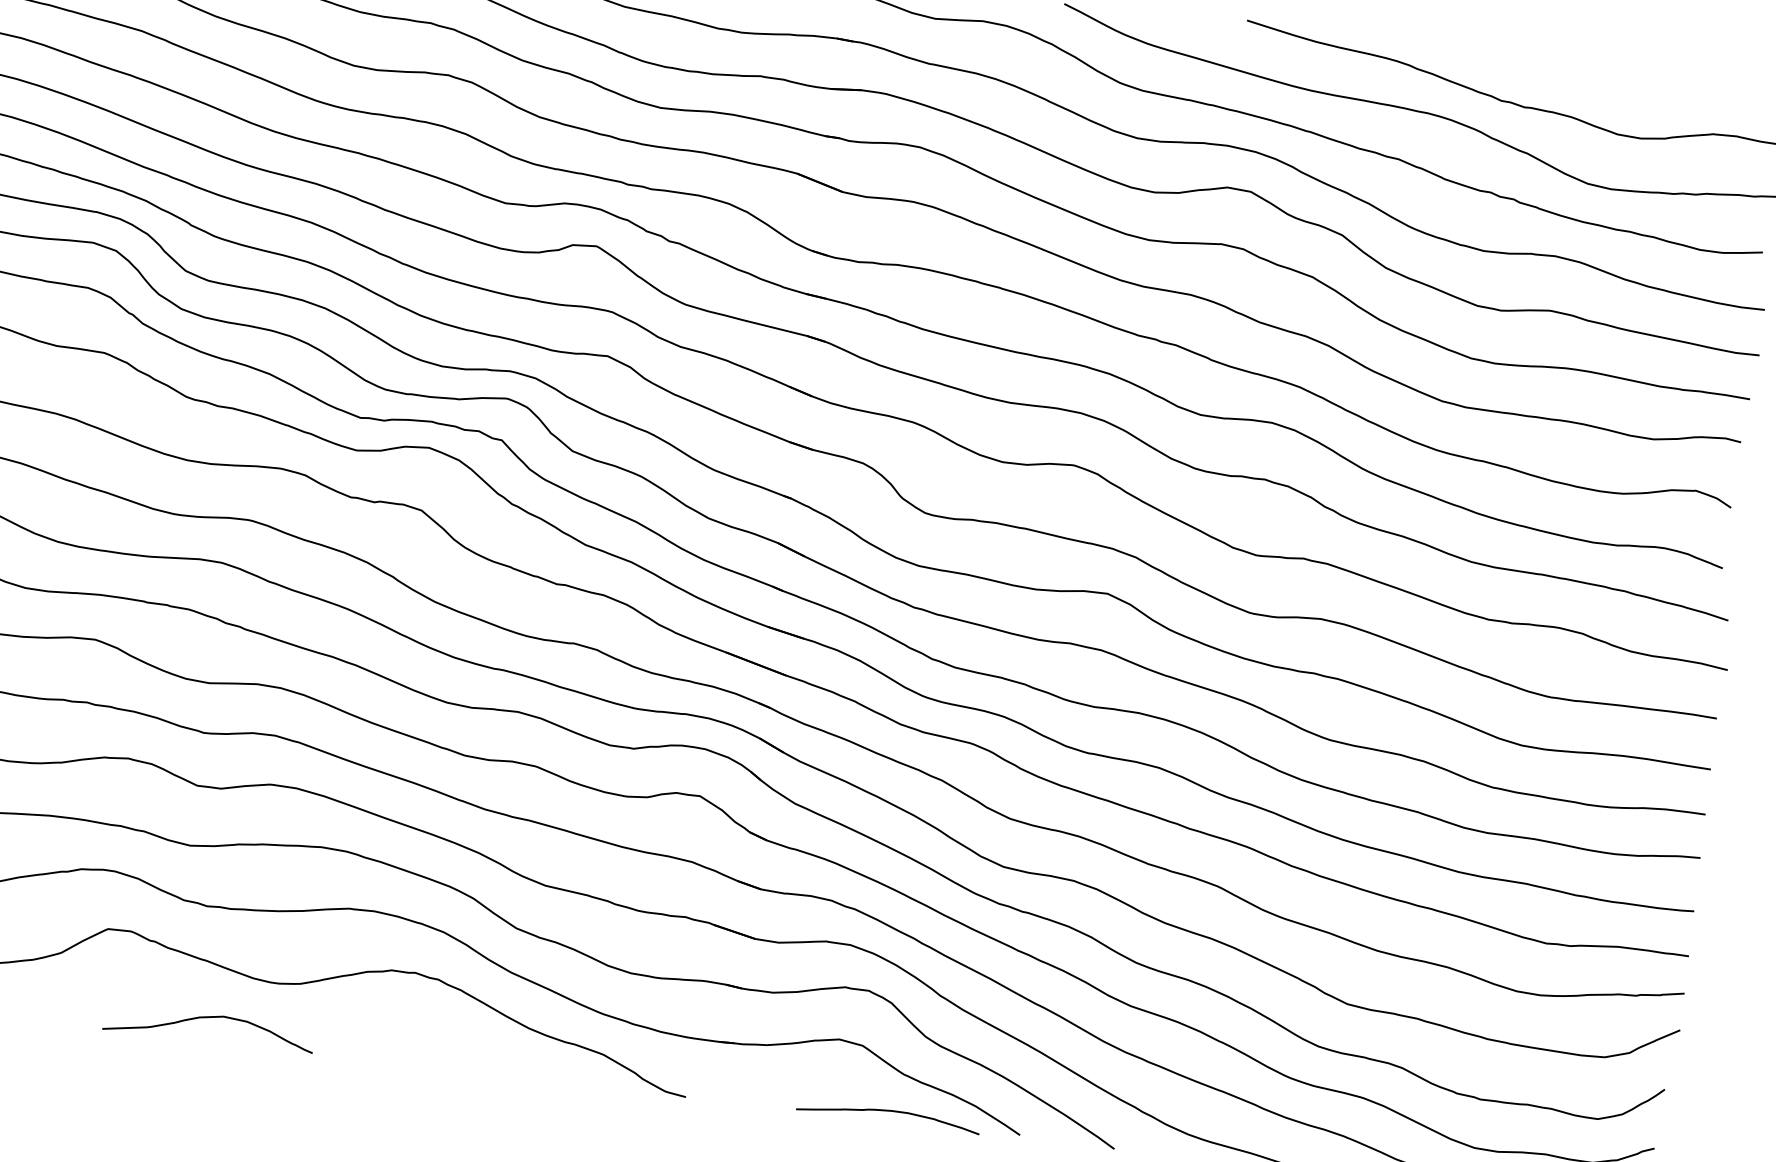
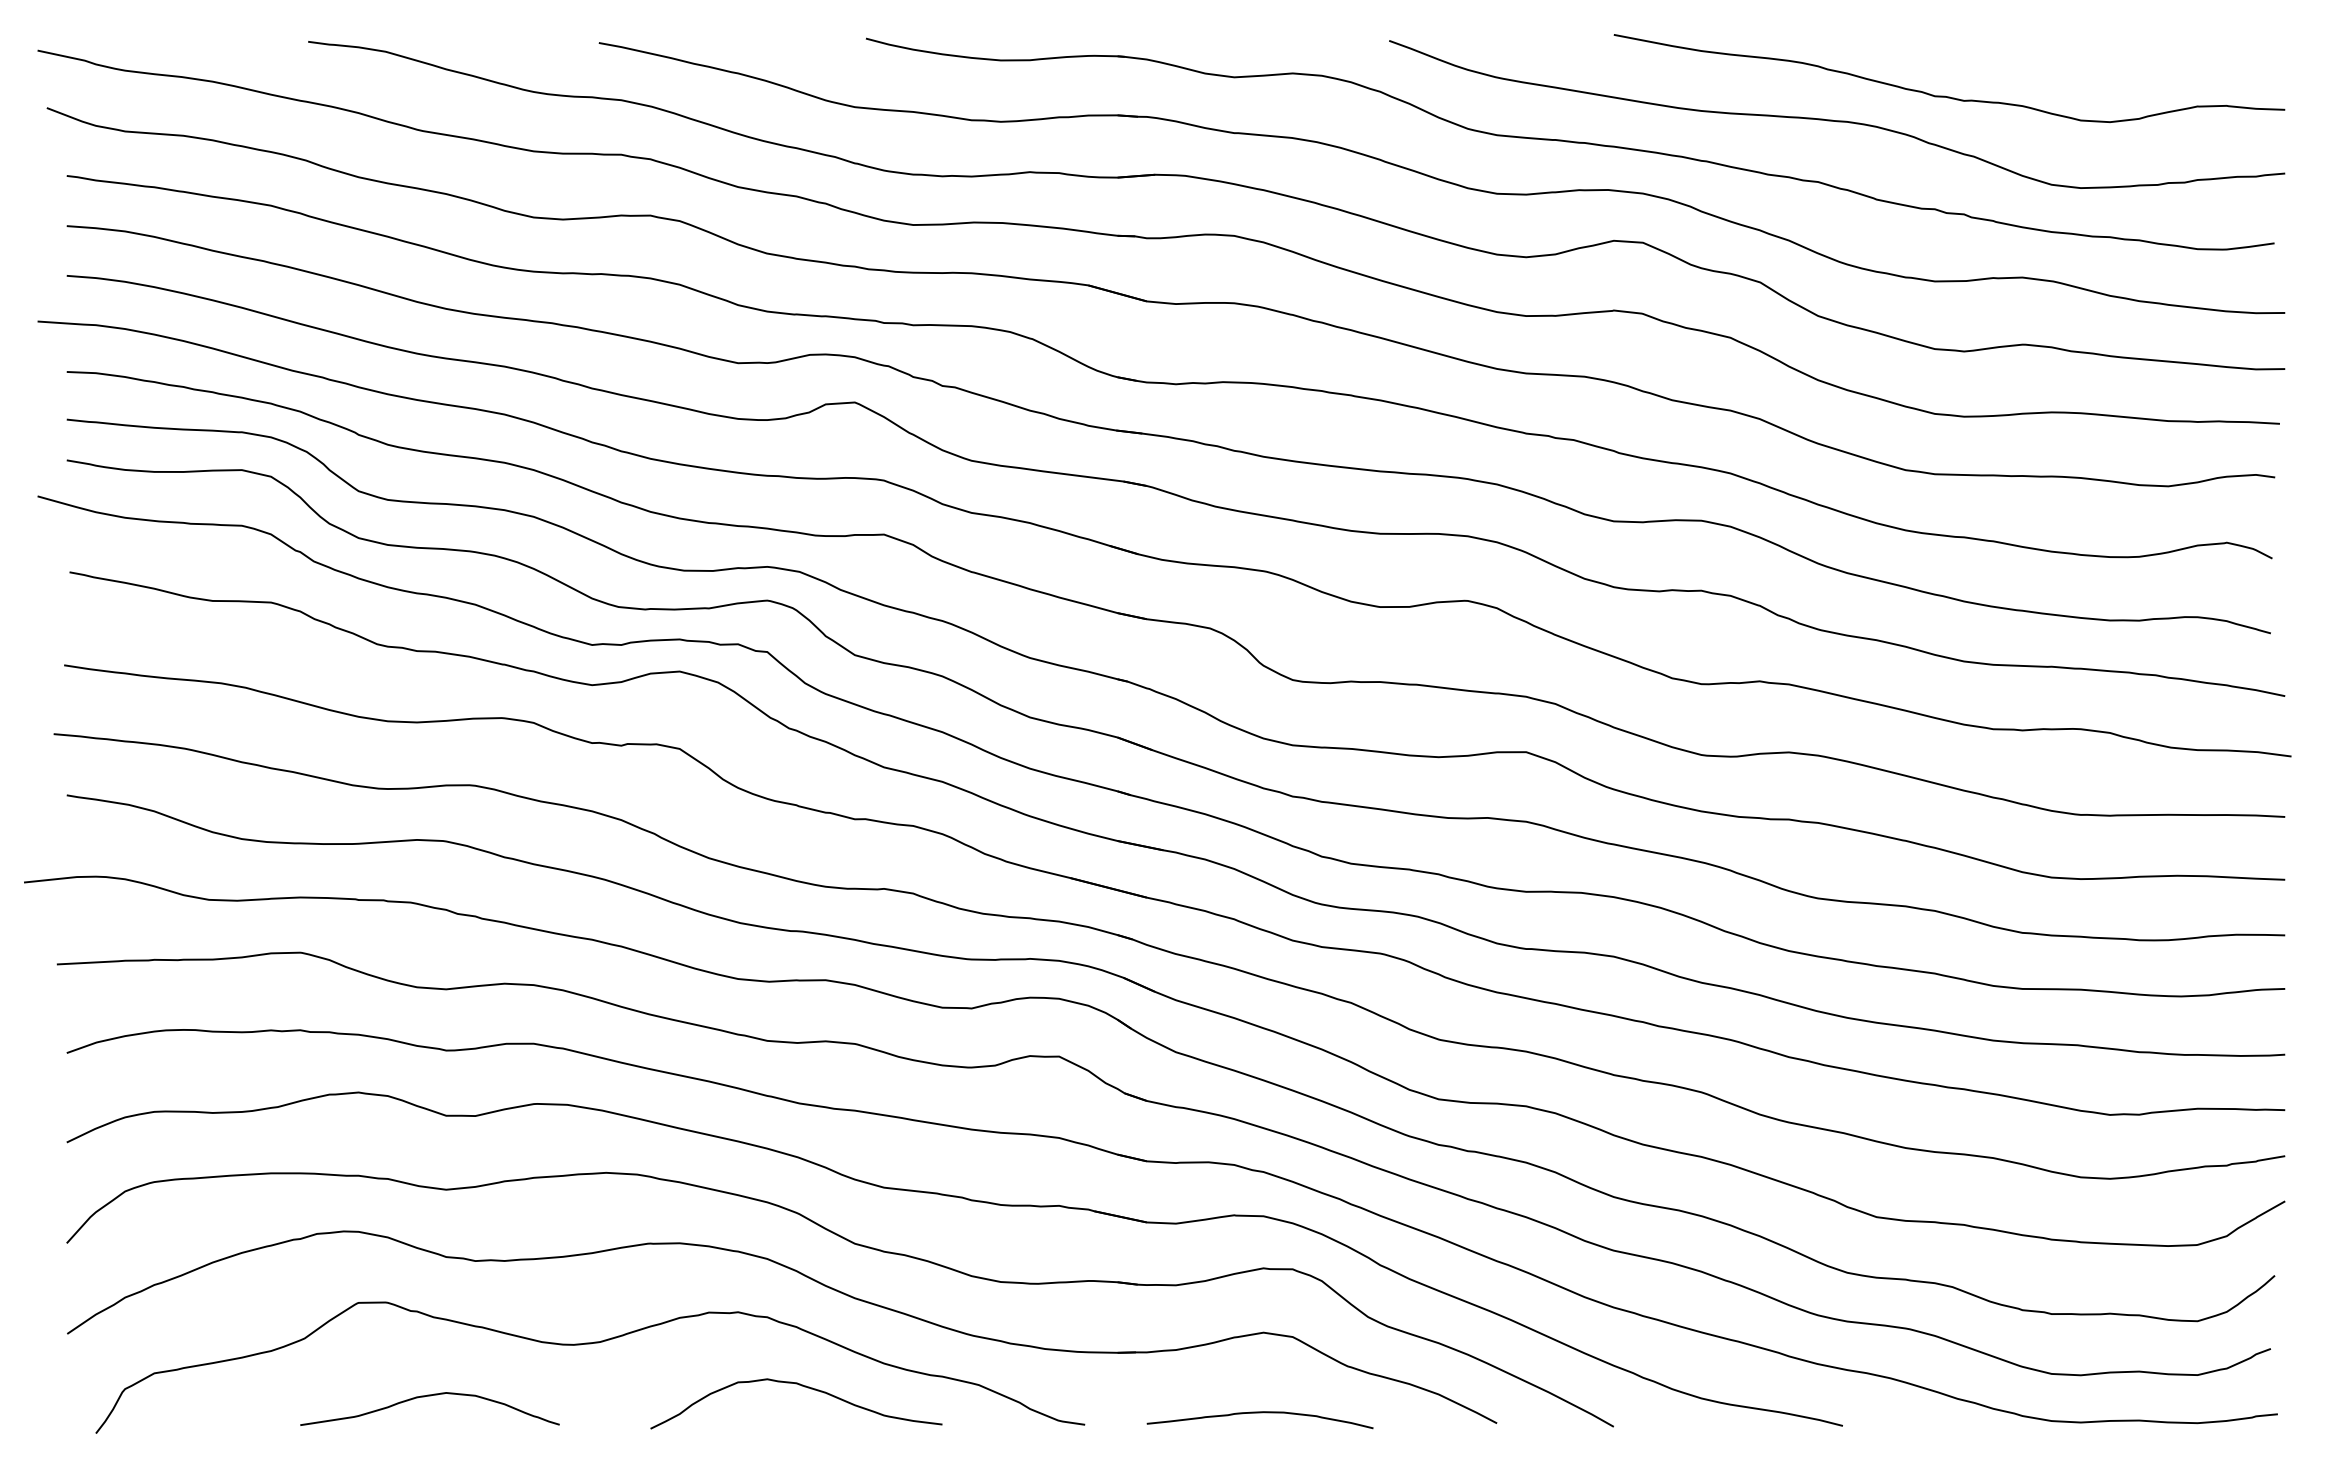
curve: (209, 1017) -> (429, 1396), moved
curve: (459, 1039) -> (801, 1386), added
curve: (888, 1111) -> (1259, 1413), moved

